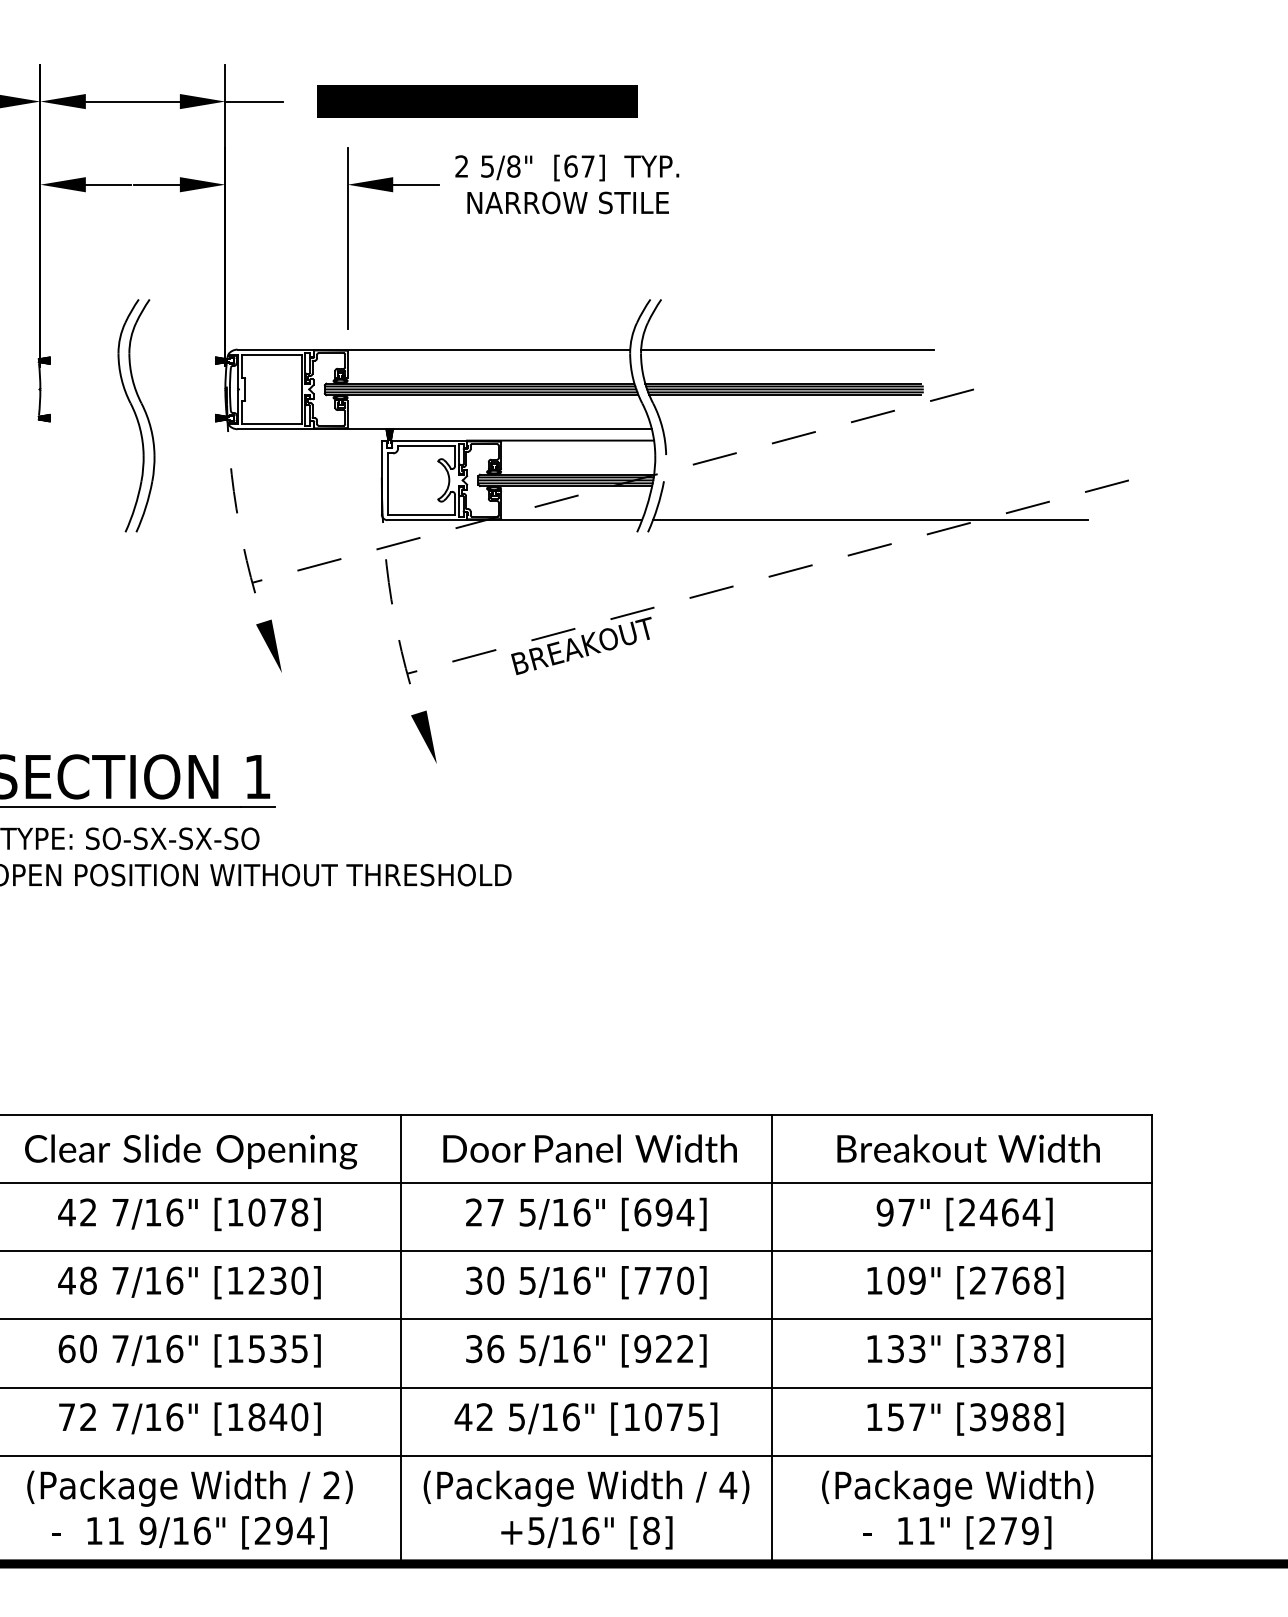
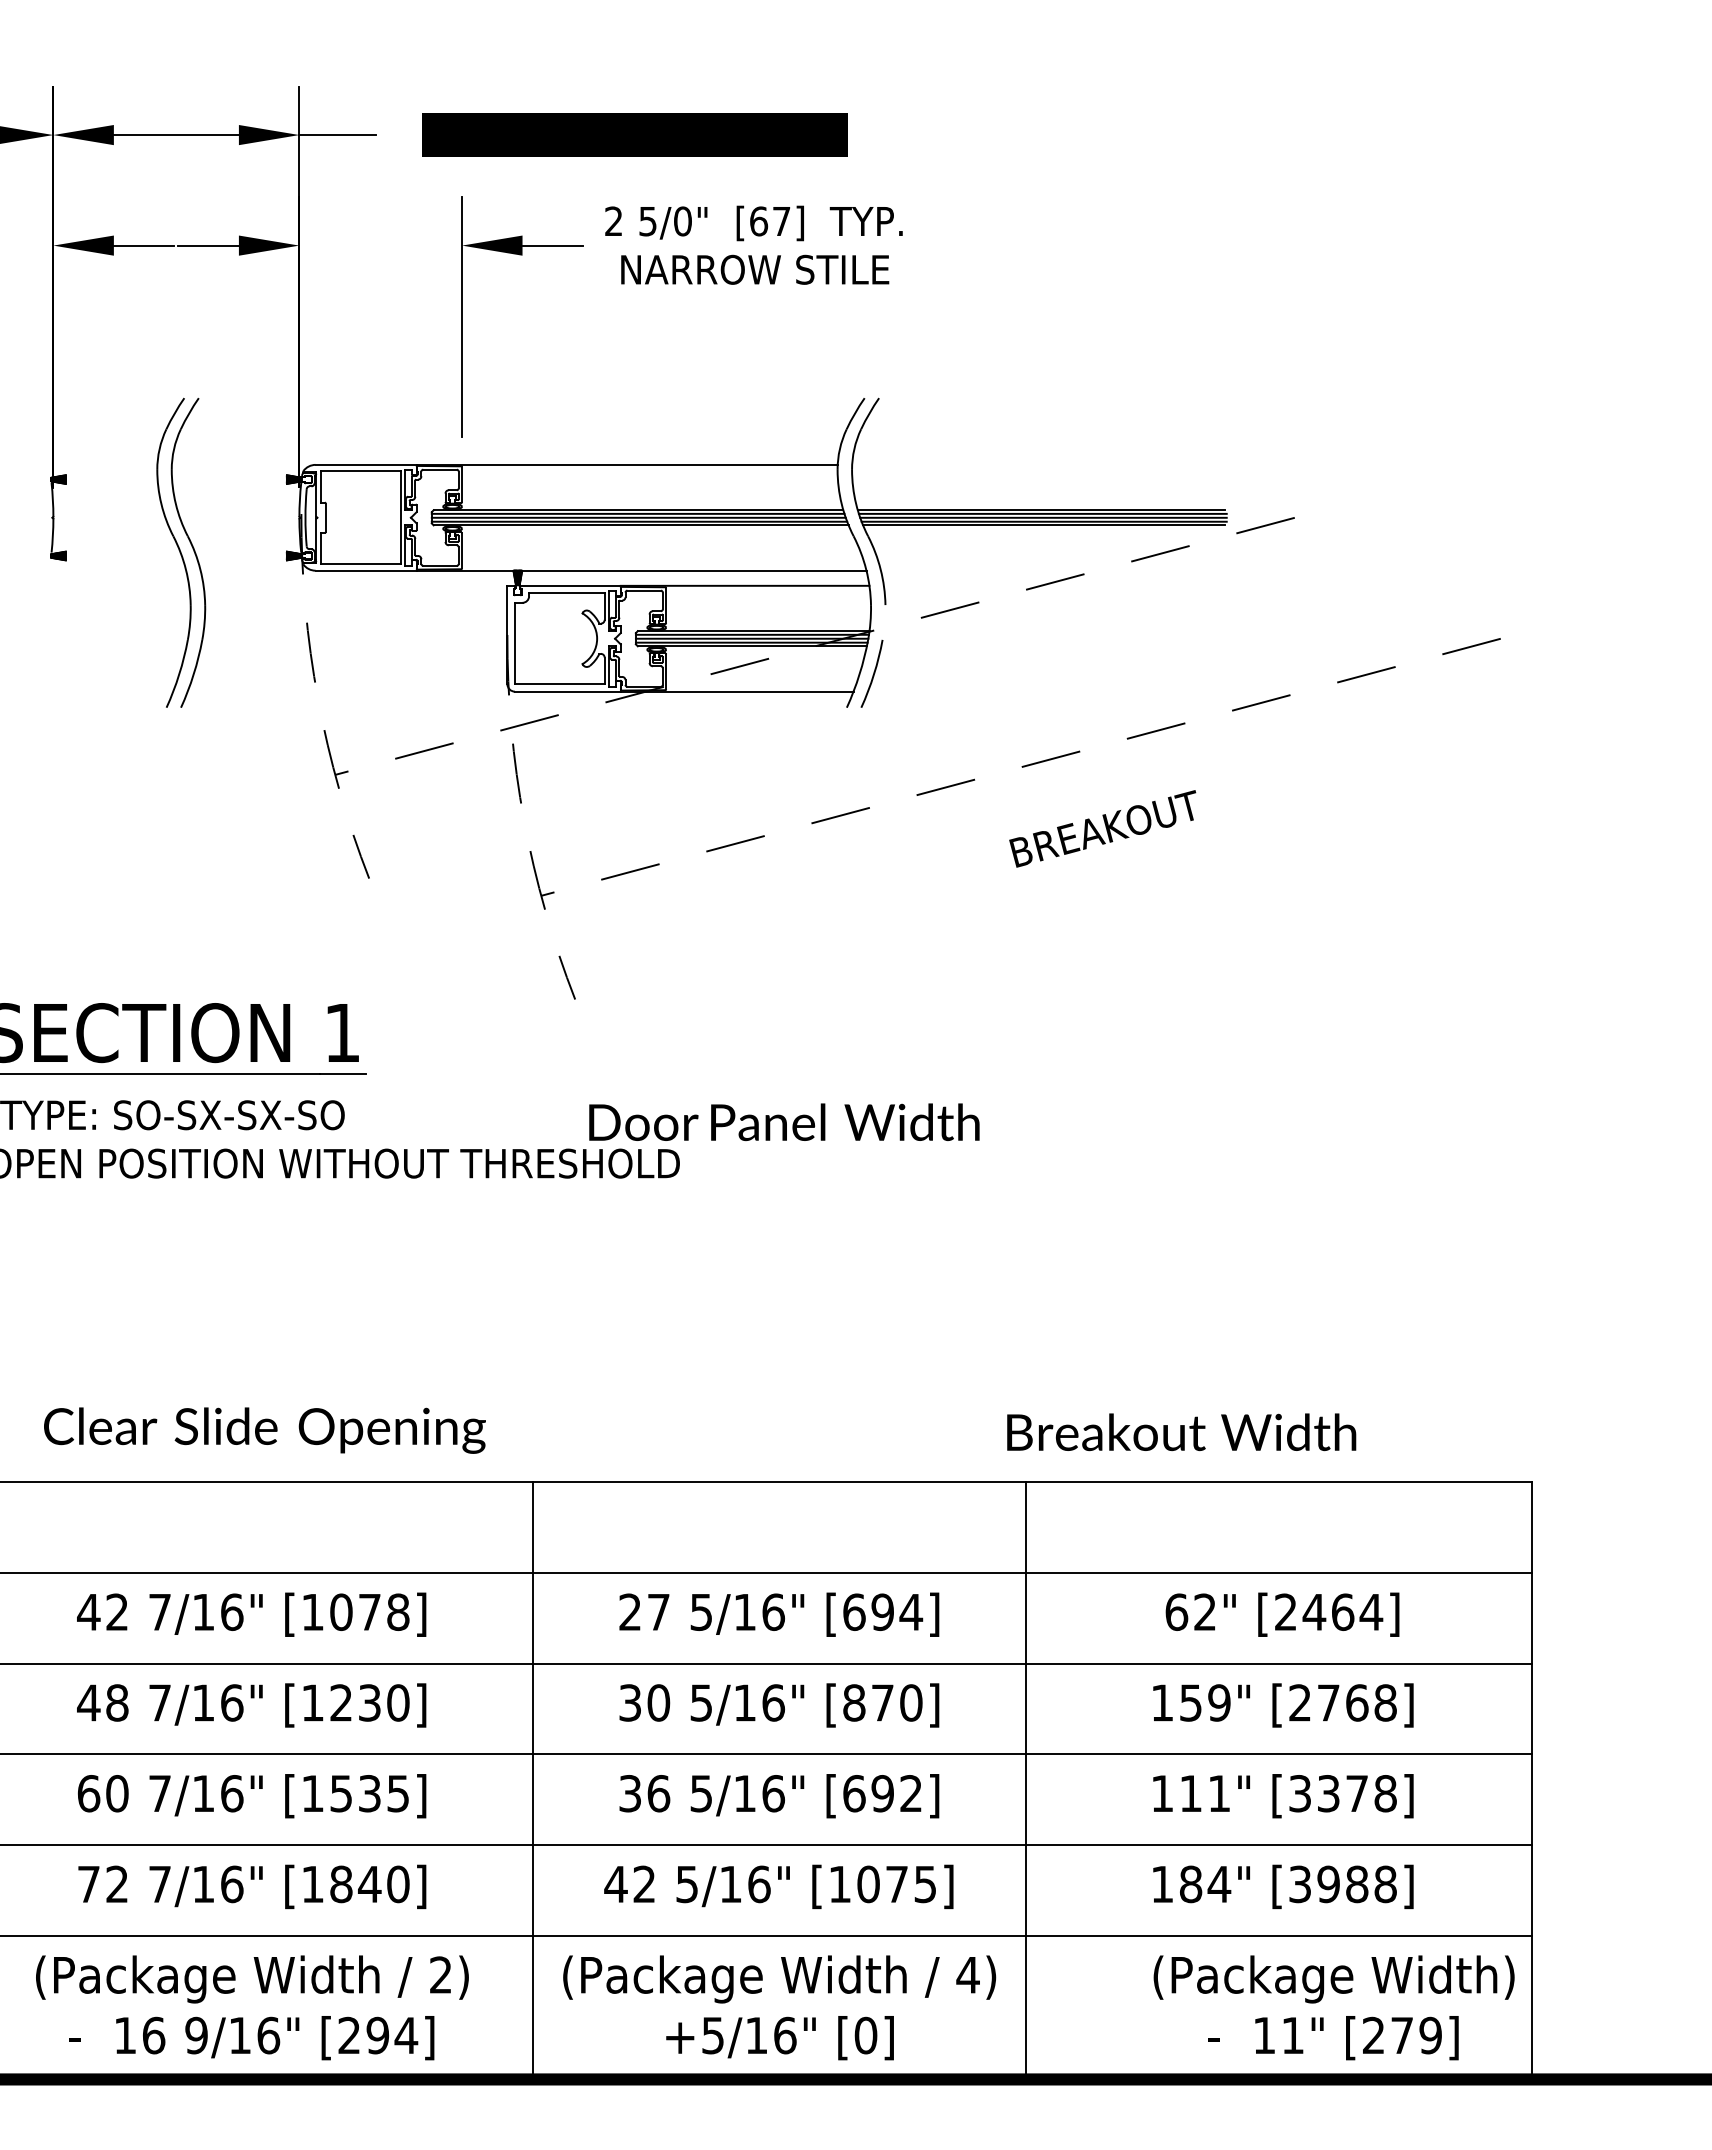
text: (513, 166) -> (682, 221), 5/8" -> 5/0"
line: (787, 349) -> (1046, 464), removed
line: (870, 520) -> (1156, 691), removed
text: (581, 645) -> (1102, 828), moved
fill: (269, 646) -> (357, 859), removed
fill: (424, 737) -> (563, 980), removed
text: (590, 1148) -> (784, 1122), moved
text: (968, 1148) -> (1181, 1432), moved
text: (190, 1151) -> (264, 1430), moved
text: (895, 1212) -> (1190, 1612), 97" -> 62"
text: (642, 1280) -> (854, 1702), [770] -> [870]
text: (895, 1280) -> (1190, 1702), 109" -> 159"
text: (653, 1348) -> (868, 1793), [922] -> [692]
text: (906, 1348) -> (1205, 1793), 133" -> 111"
text: (906, 1417) -> (1205, 1884), 157" -> 184"
text: (957, 1509) -> (1333, 2007), moved
text: (116, 1530) -> (154, 2035), 11 -> 16
text: (651, 1530) -> (865, 2035), [8] -> [0]

